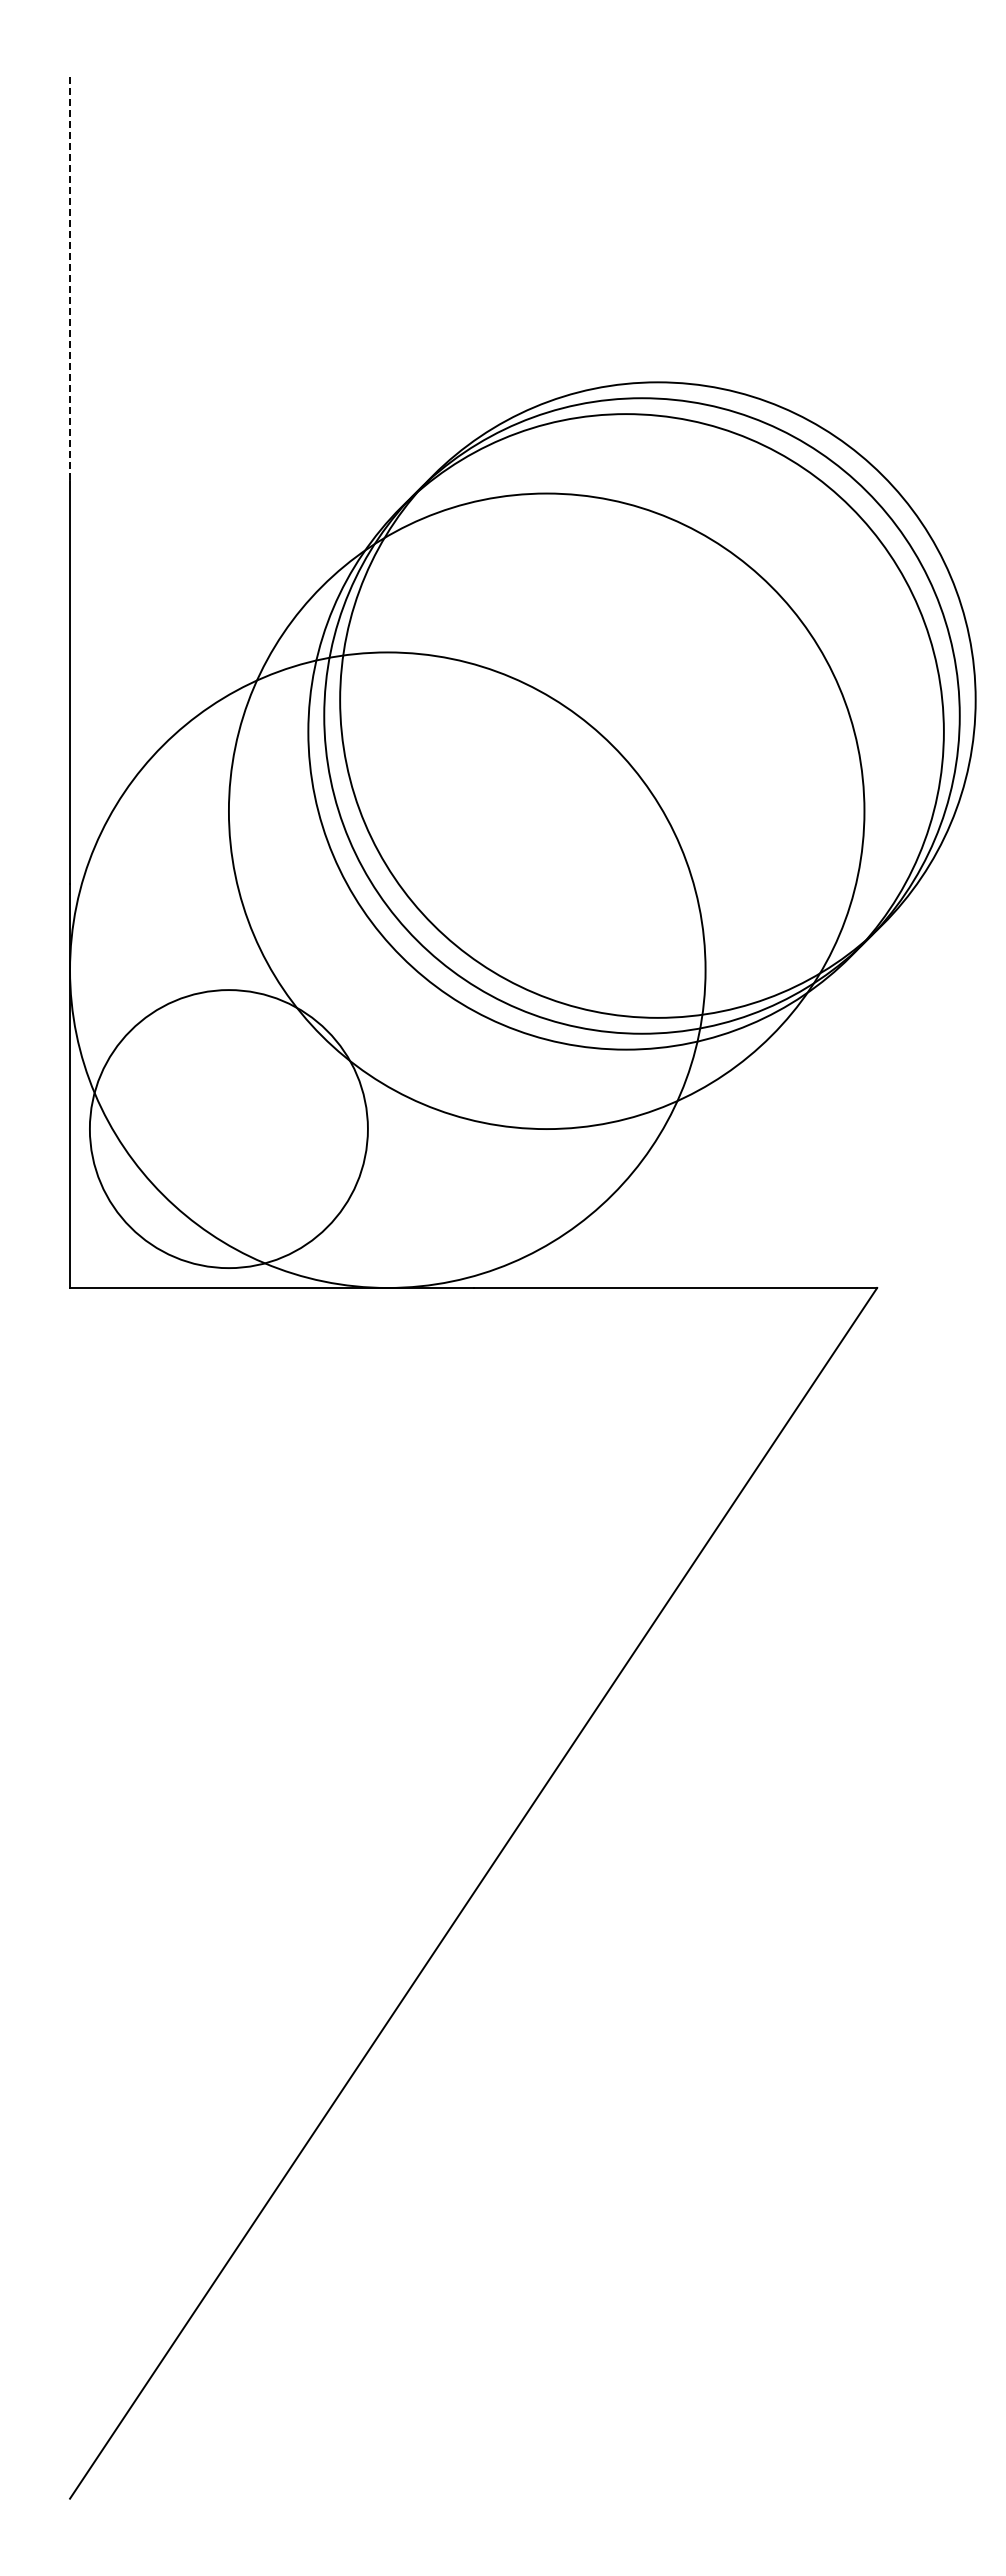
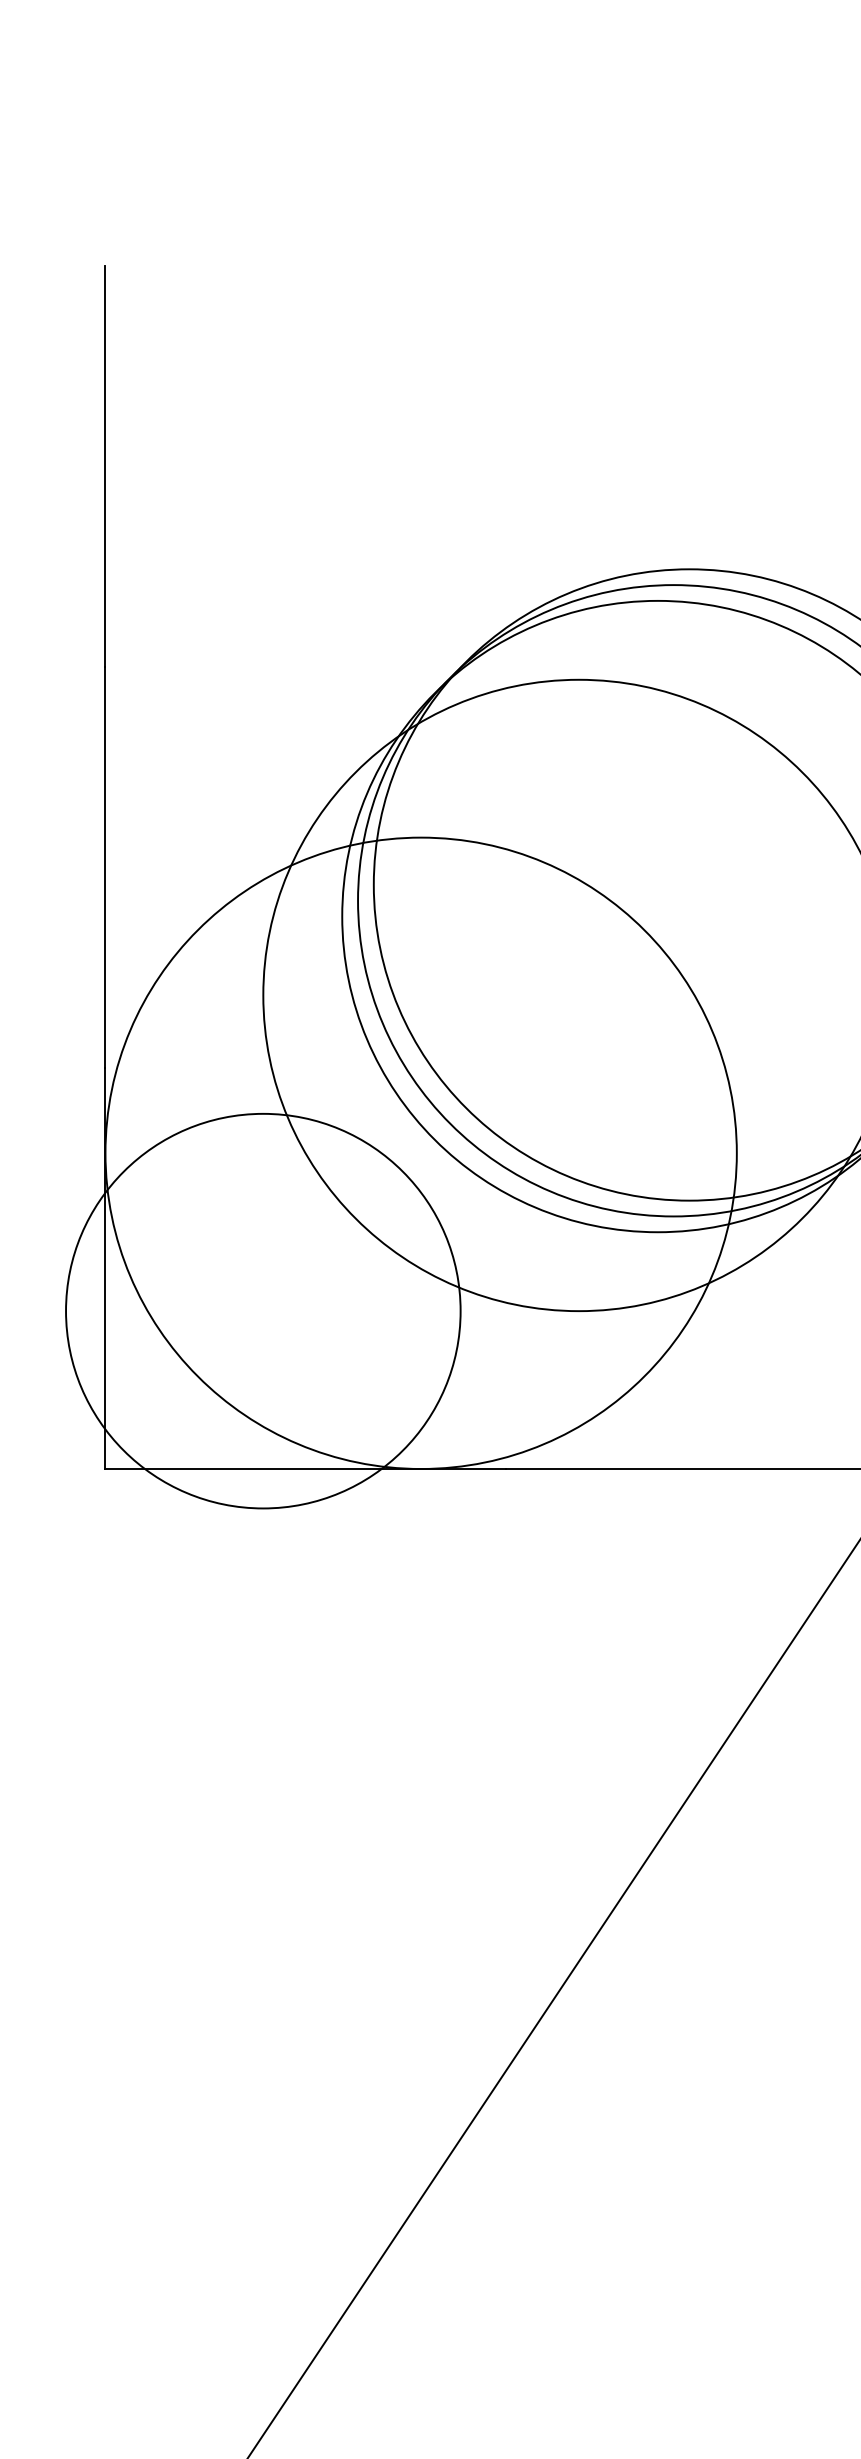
line: (70, 279) -> (105, 467), dashed -> solid
circle: (228, 1128) -> (262, 1310), size x1.43

